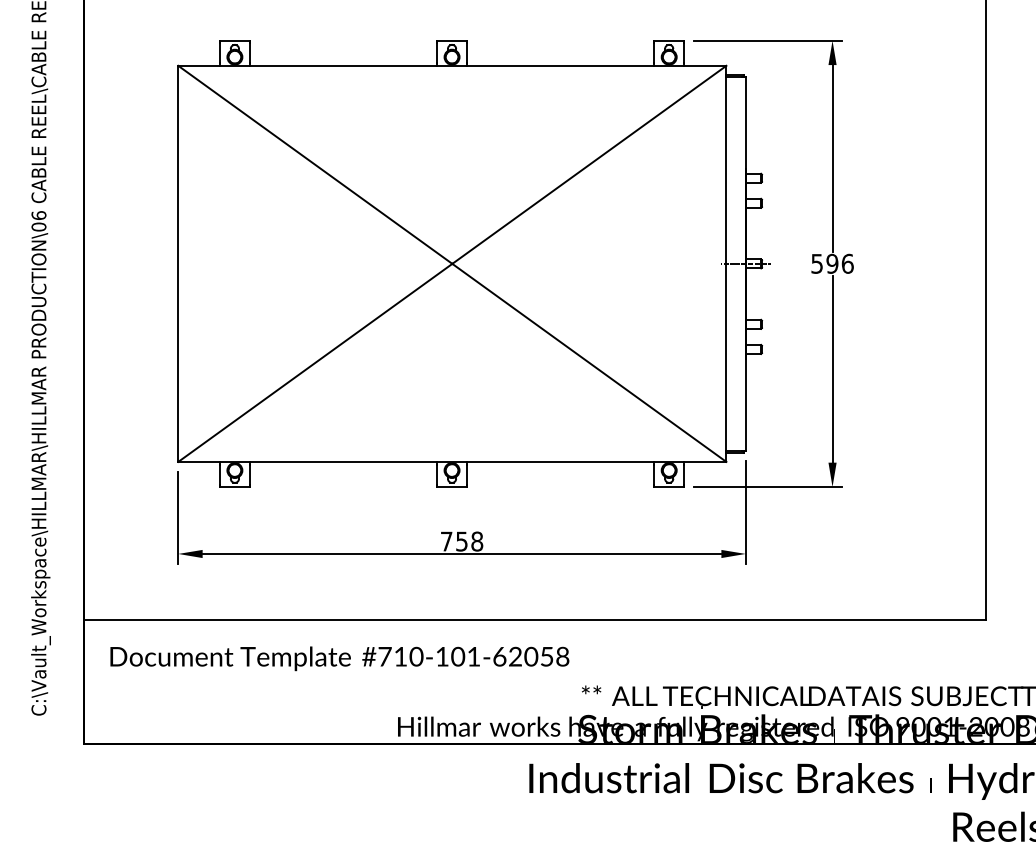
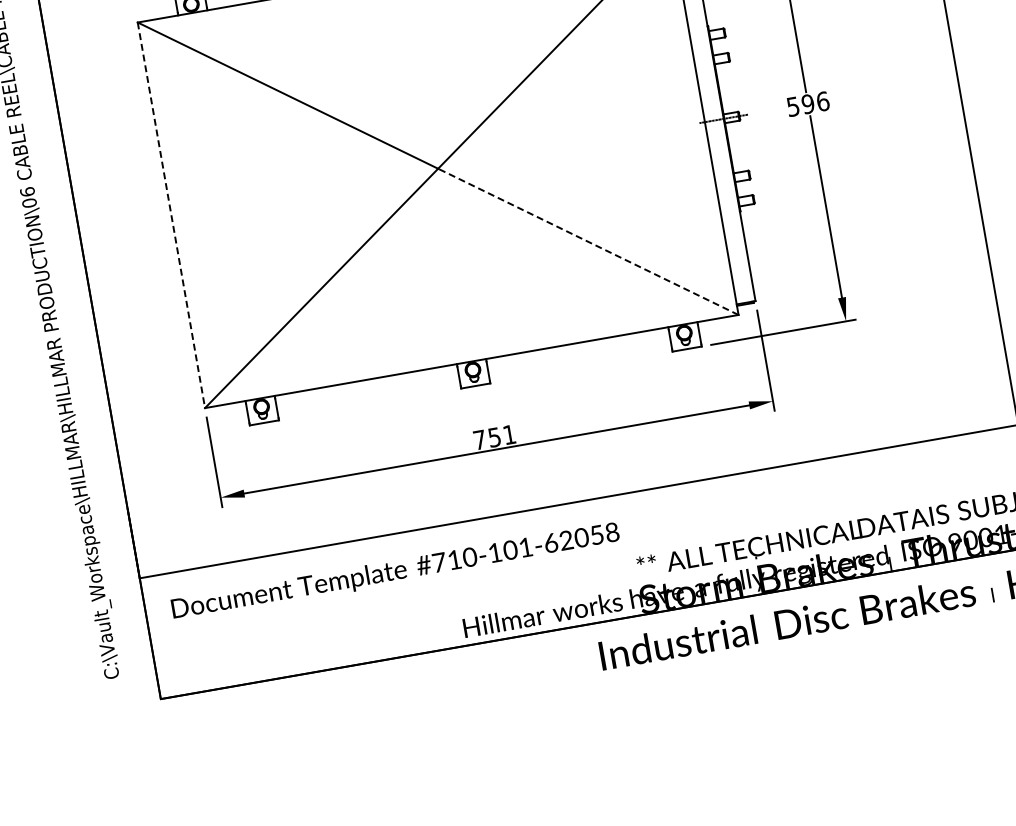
line: (178, 264) -> (171, 215), solid -> dashed
line: (588, 362) -> (587, 241), solid -> dashed
text: (477, 541) -> (509, 434), 758 -> 751

